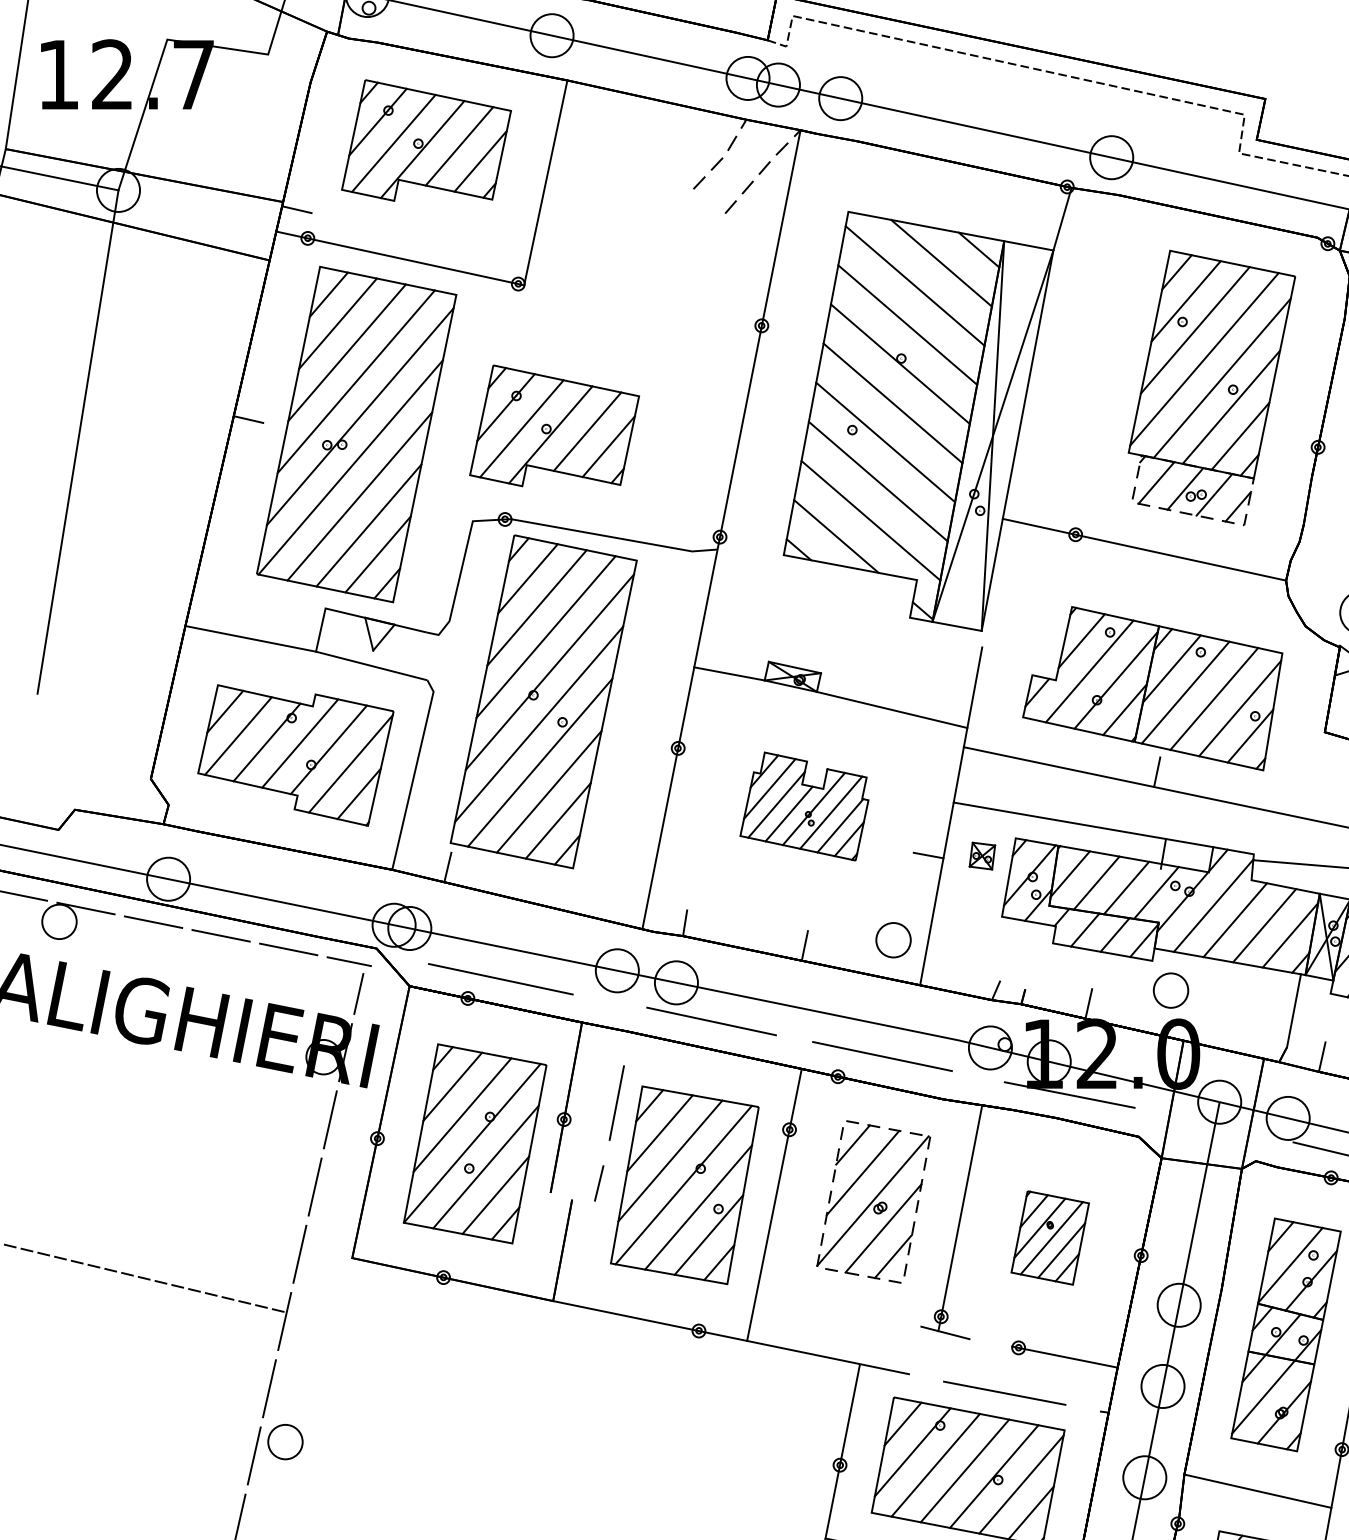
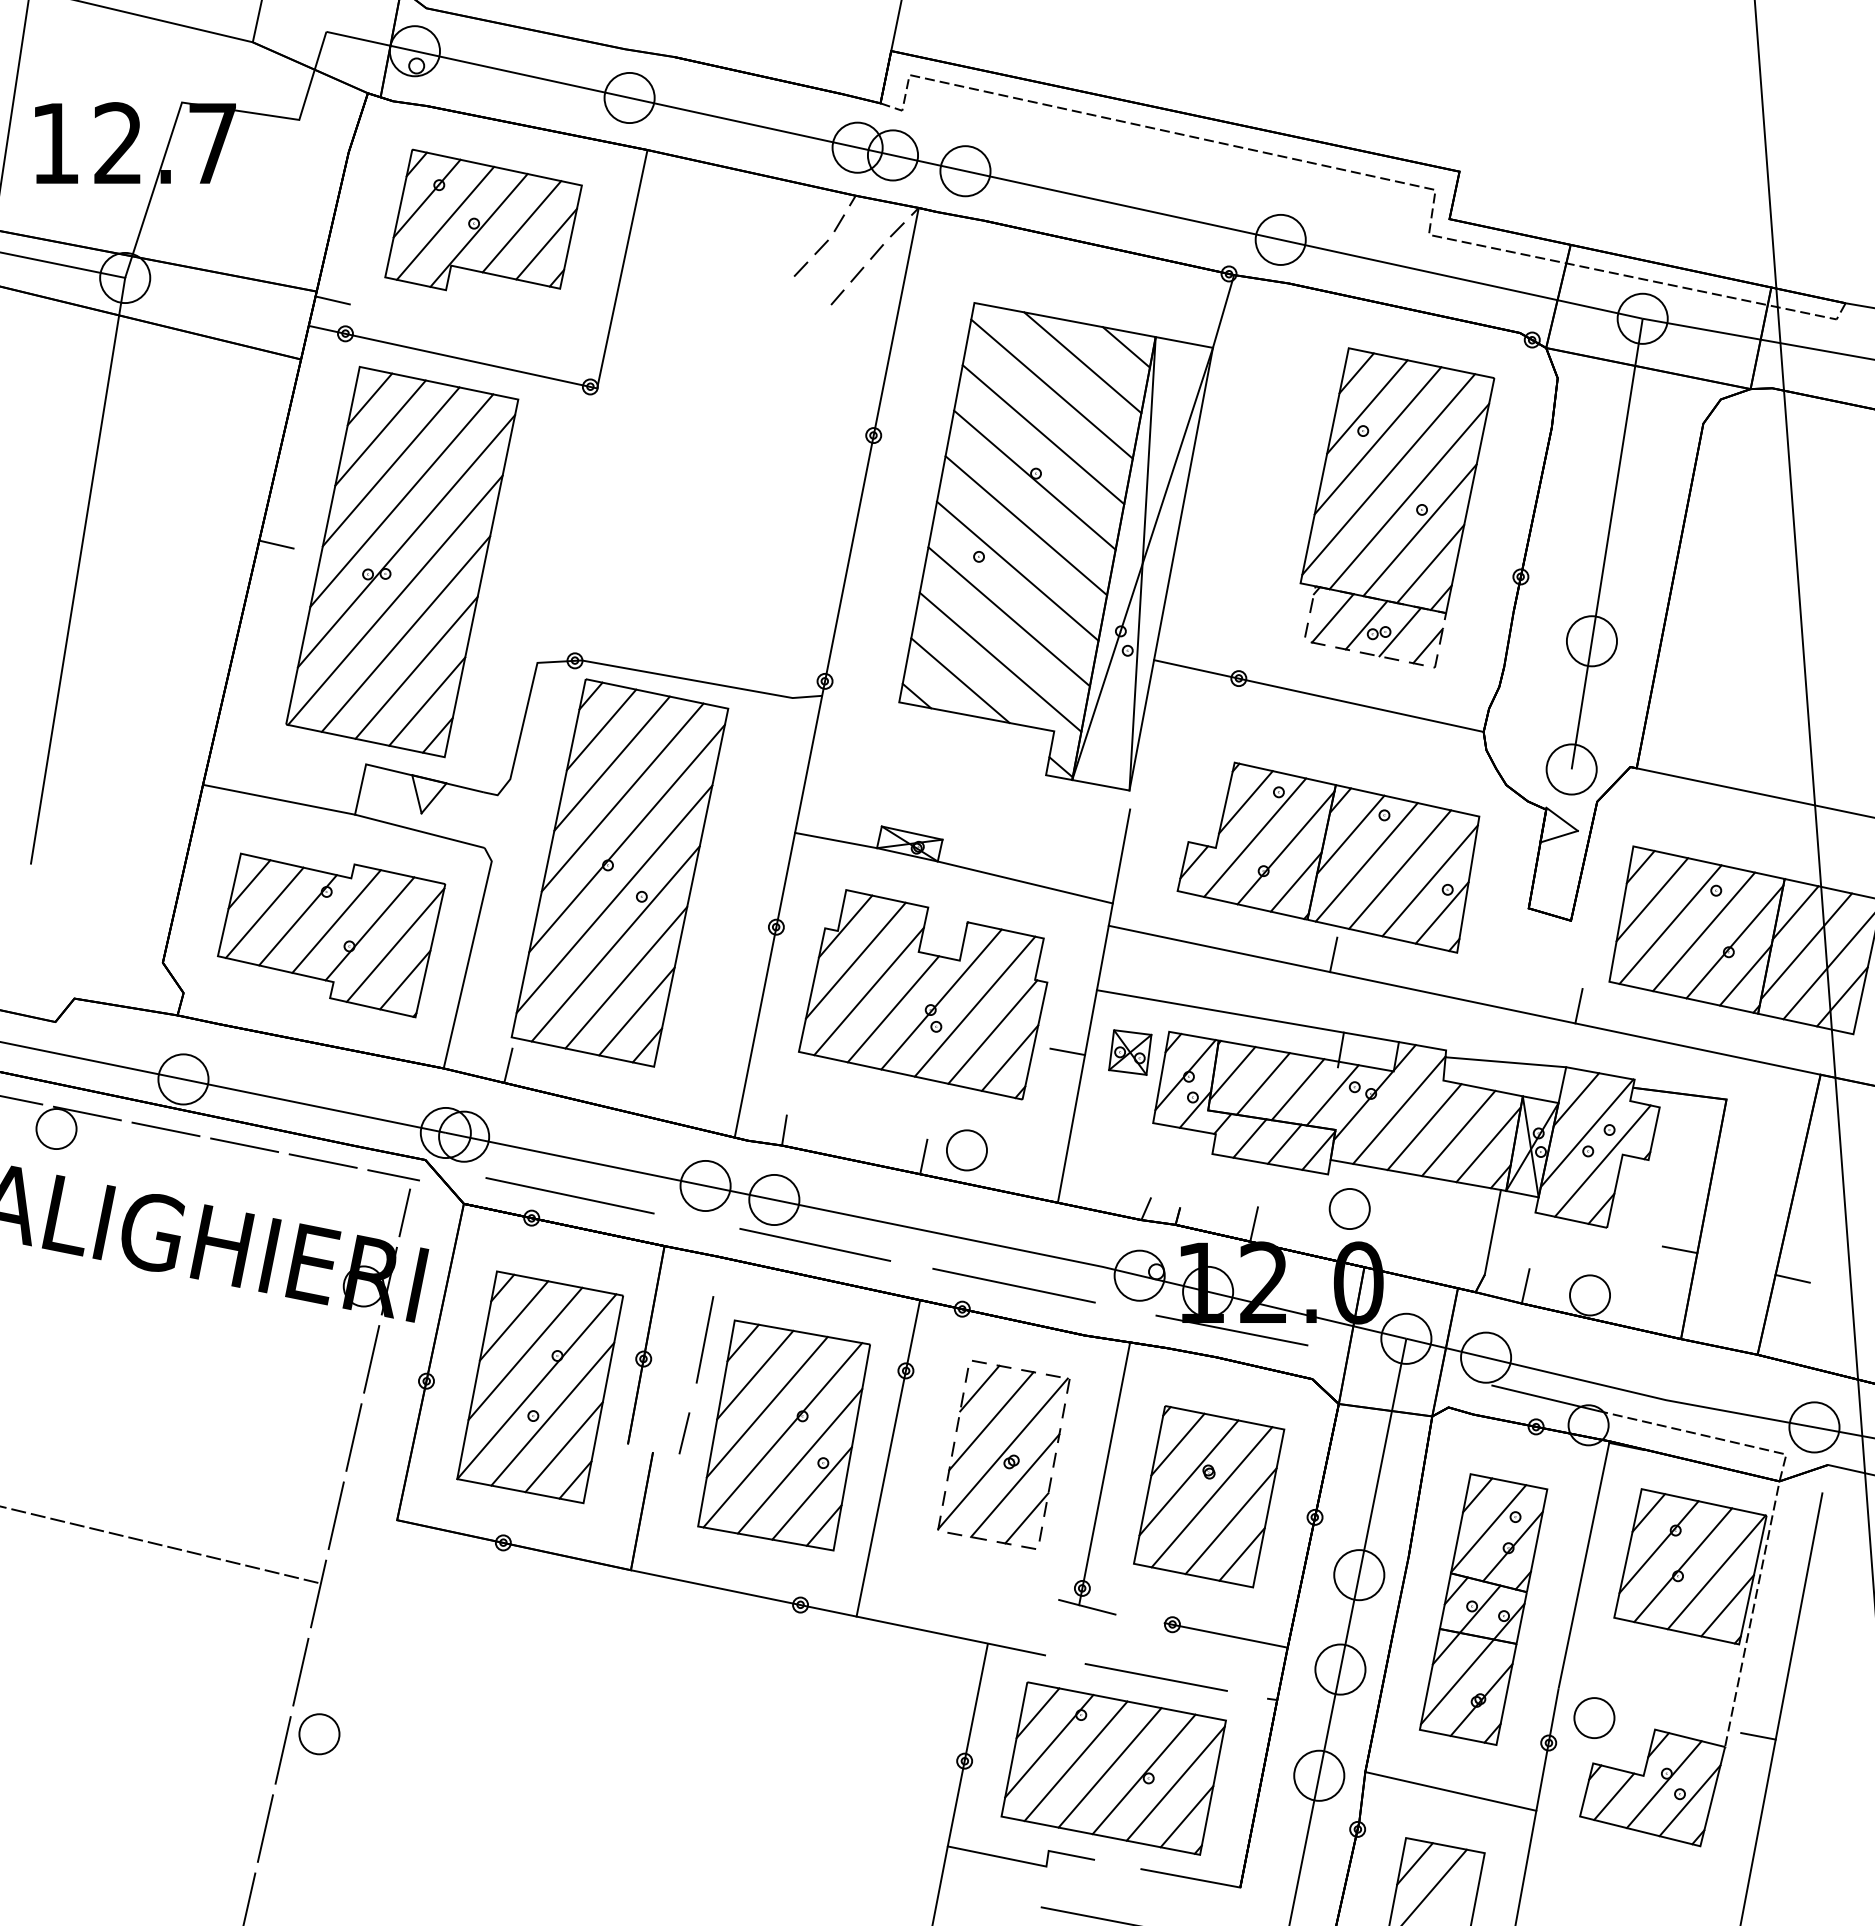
part: (554, 425) -> (632, 551), removed
part: (804, 806) -> (923, 994), size x1.67
part: (982, 856) -> (1130, 1052), size x1.43
part: (893, 940) -> (966, 1150), moved
part: (1050, 1237) -> (1209, 1496), size x1.67

